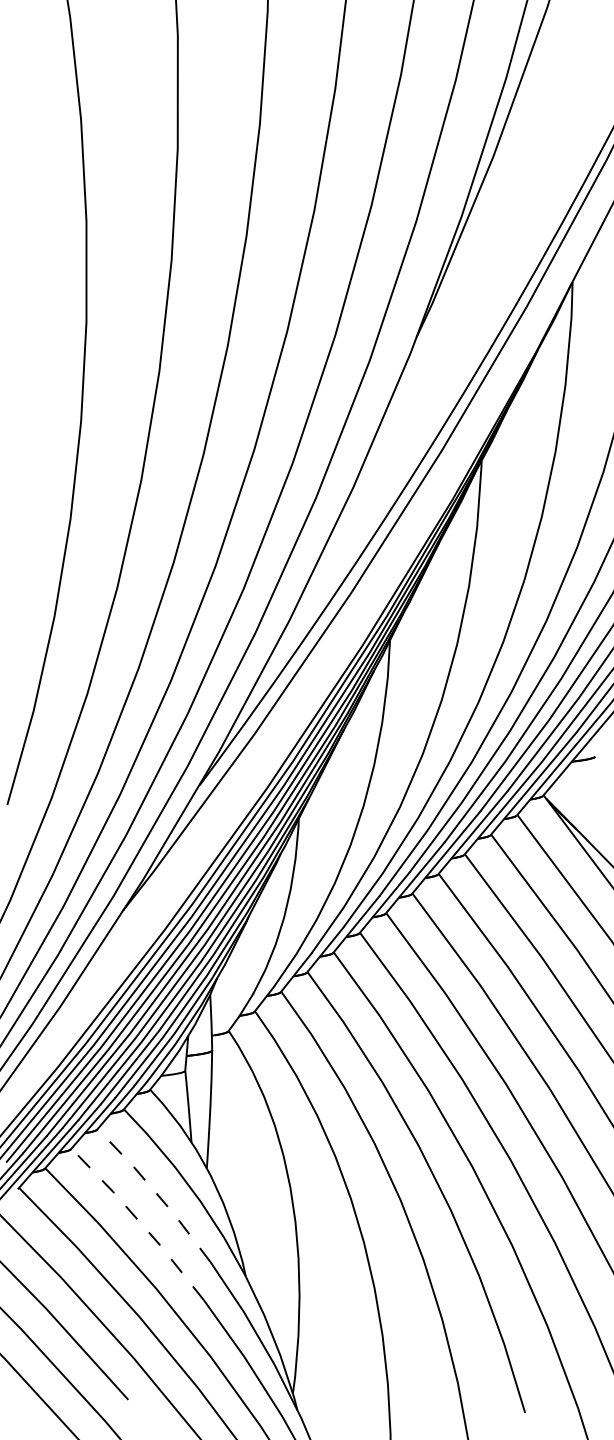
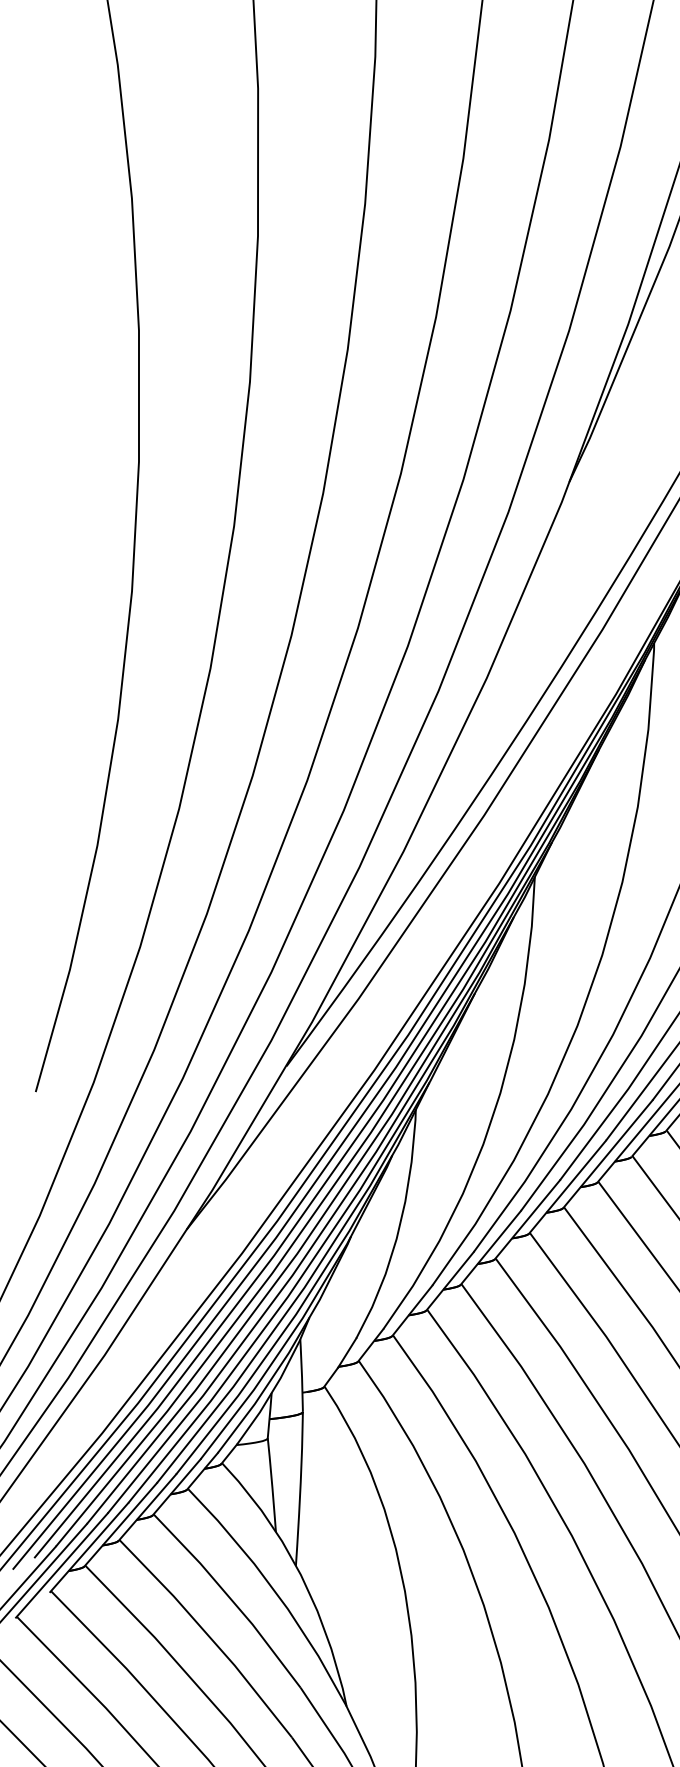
line: (156, 1193) -> (230, 1598), dashed -> solid
line: (140, 1222) -> (209, 1636), dashed -> solid

